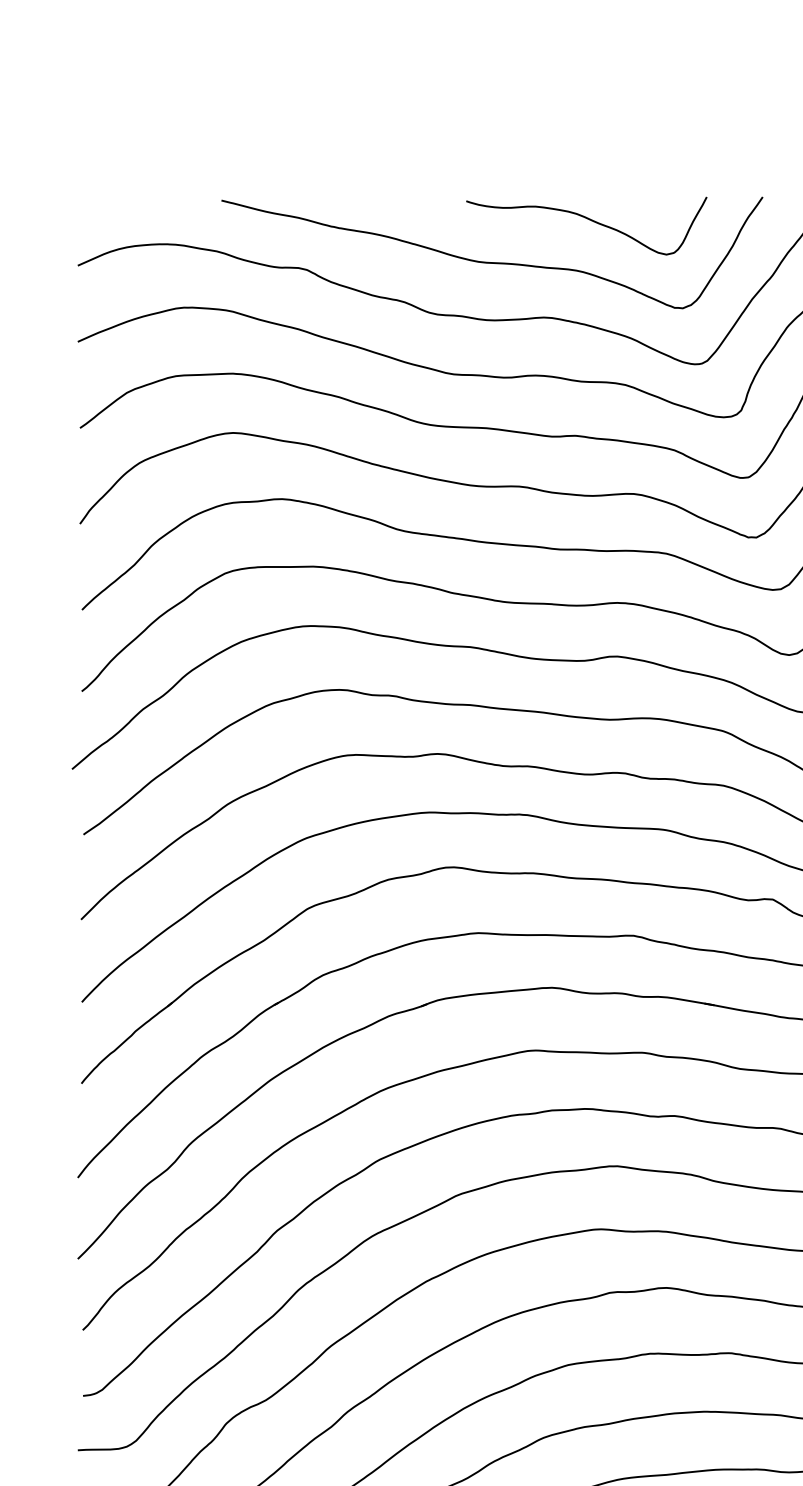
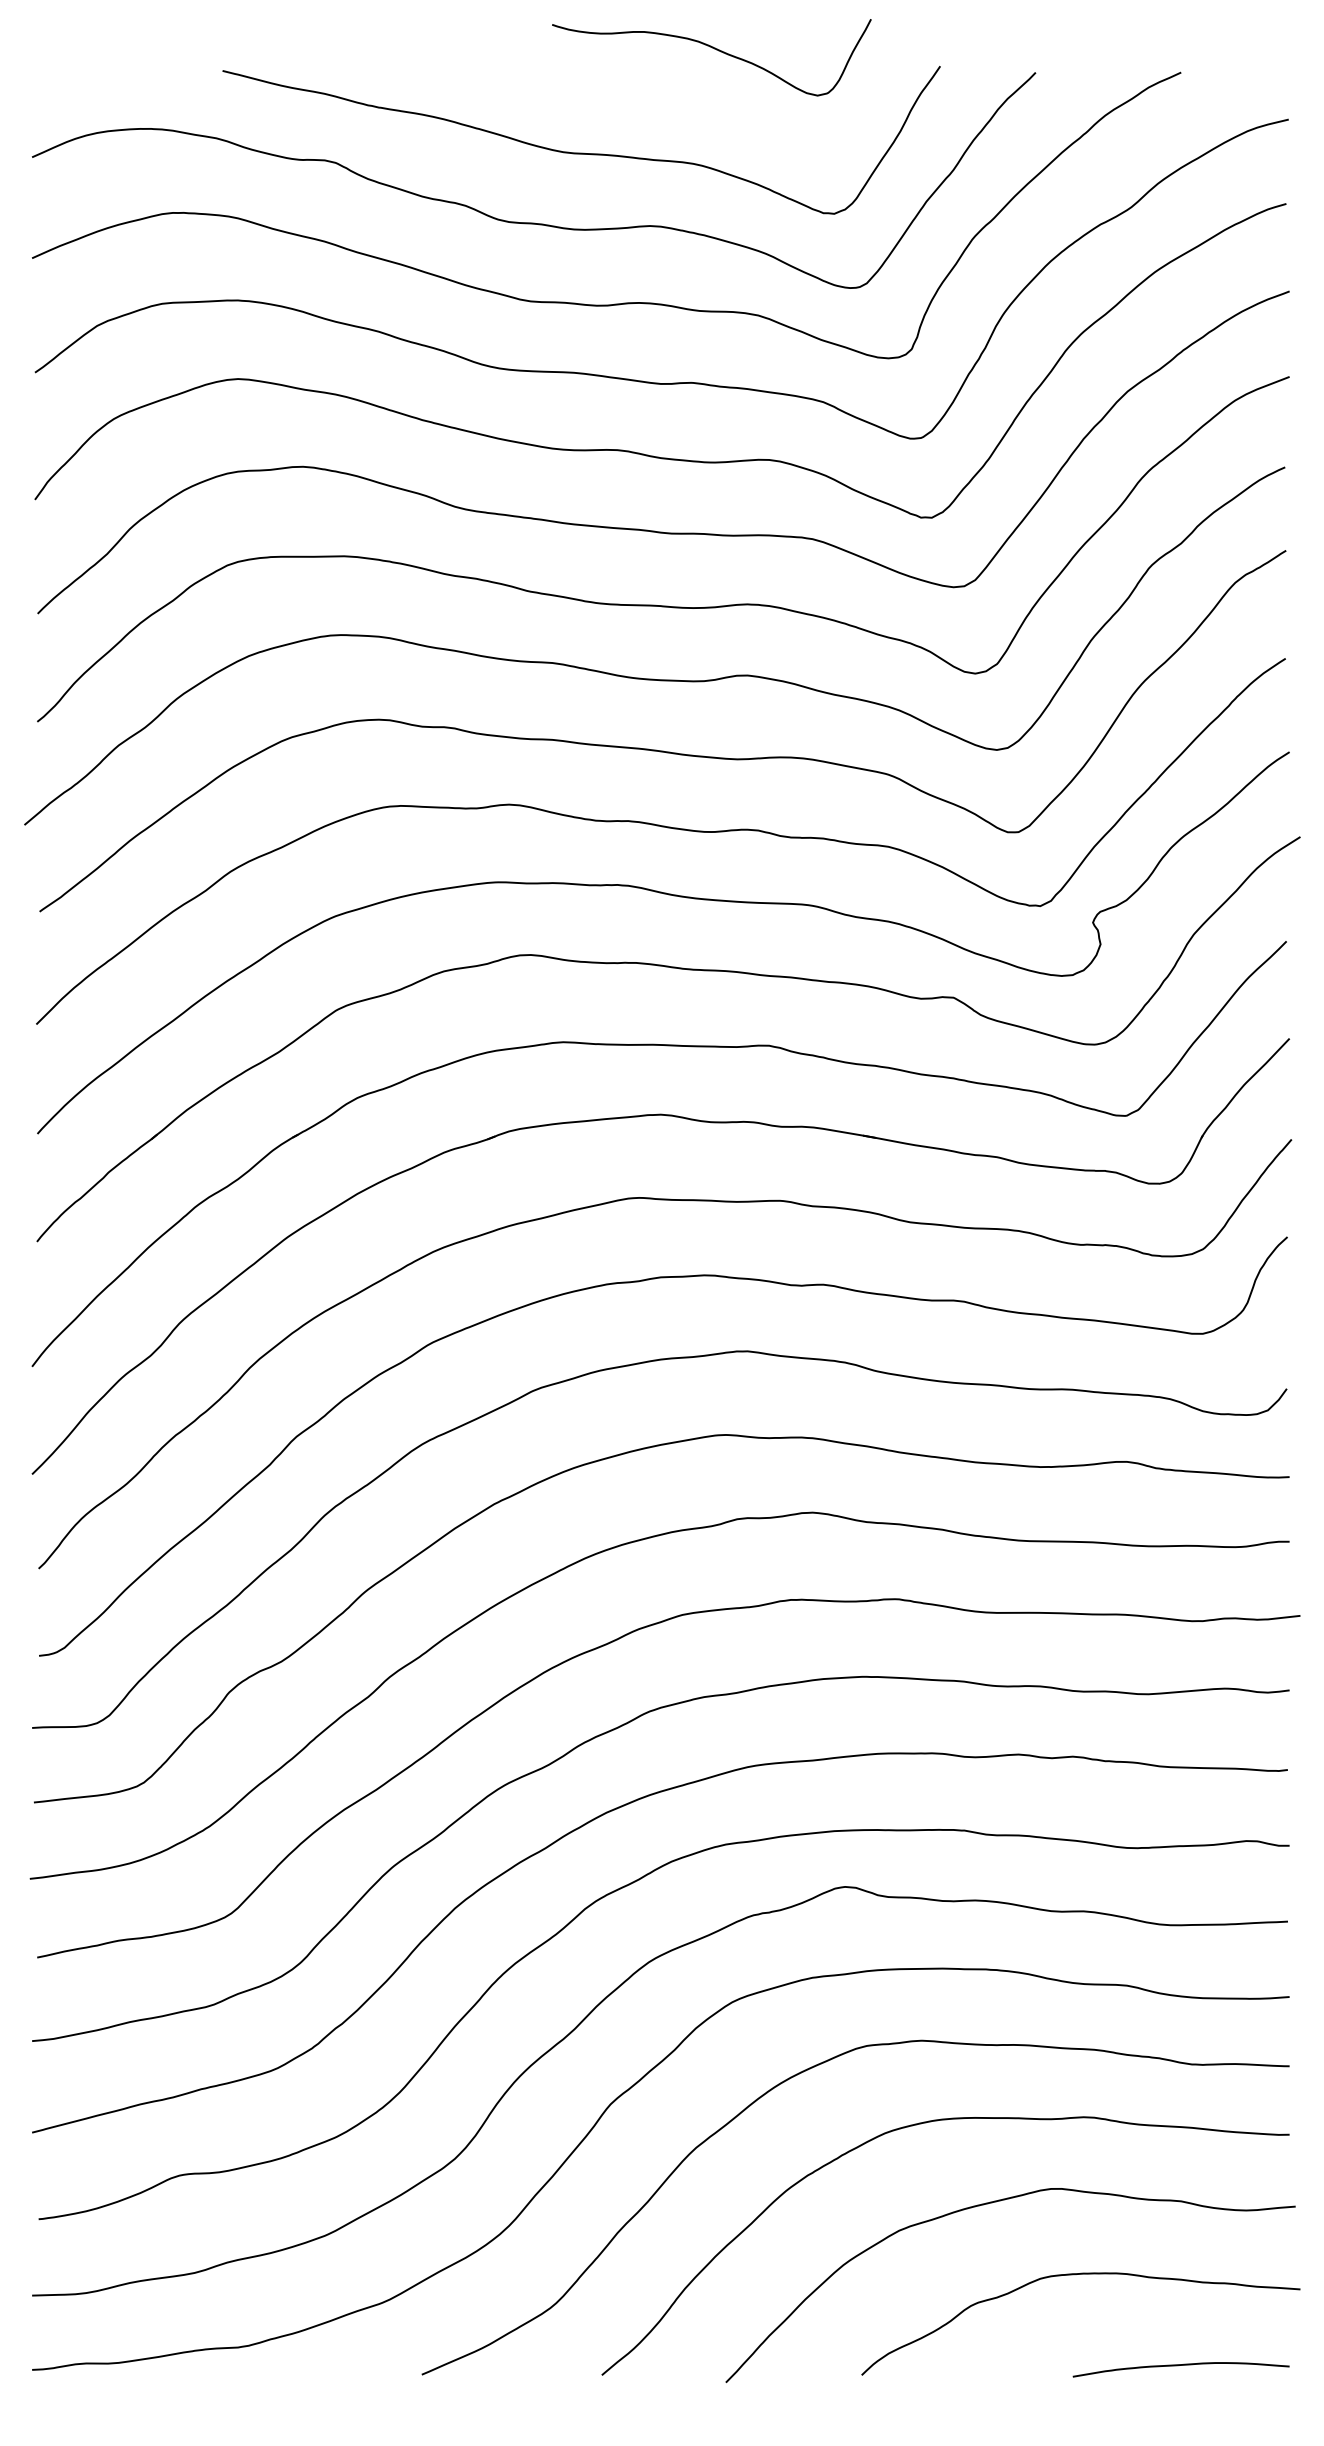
curve: (588, 219) -> (714, 49), moved

